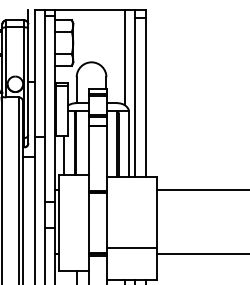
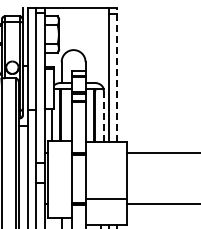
line: (125, 57) -> (100, 46), removed
line: (146, 93) -> (117, 75), solid -> dashed
line: (128, 146) -> (103, 117), solid -> dashed

